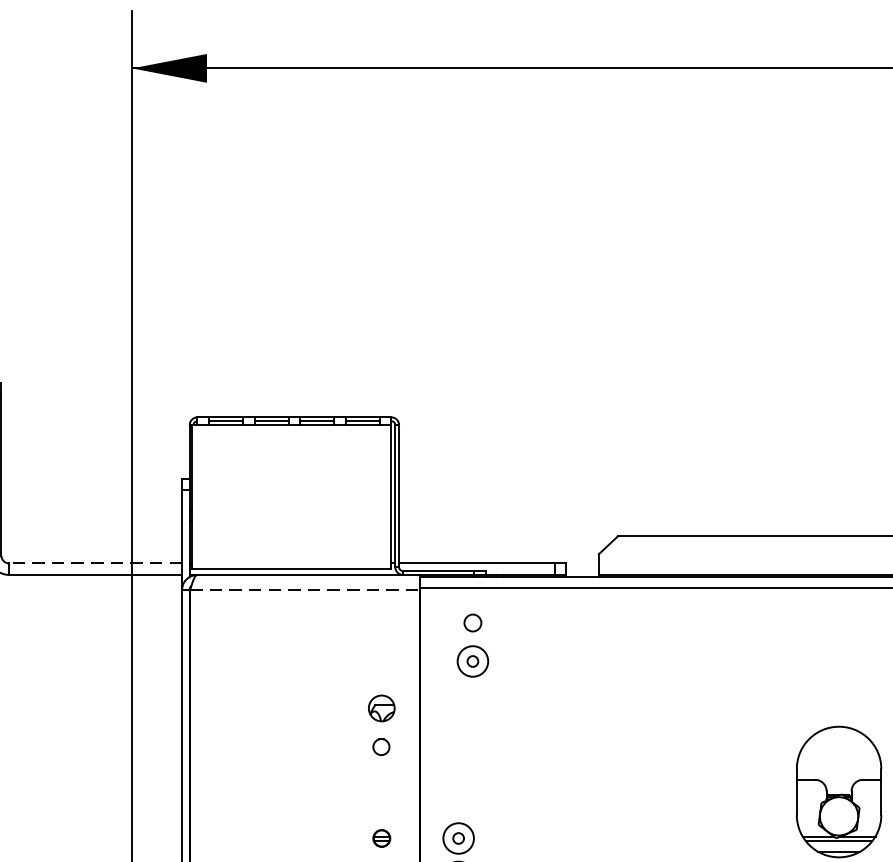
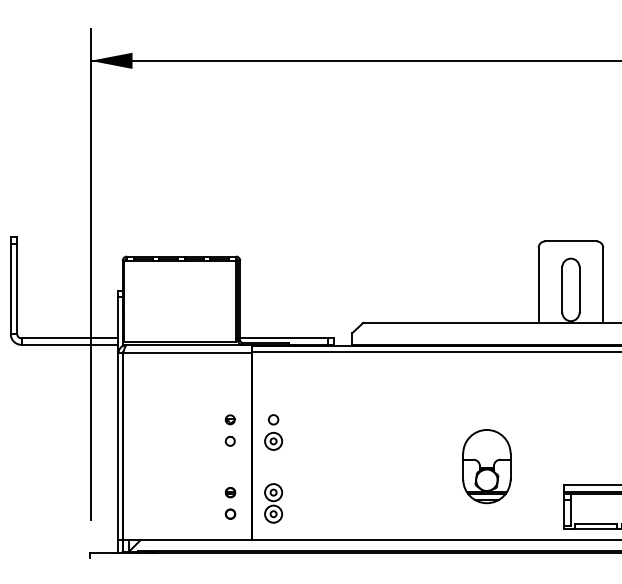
line: (94, 563) -> (69, 338), dashed -> solid
line: (305, 590) -> (187, 353), dashed -> solid
part: (472, 645) -> (273, 432), moved
part: (379, 708) -> (229, 419), size x0.62

